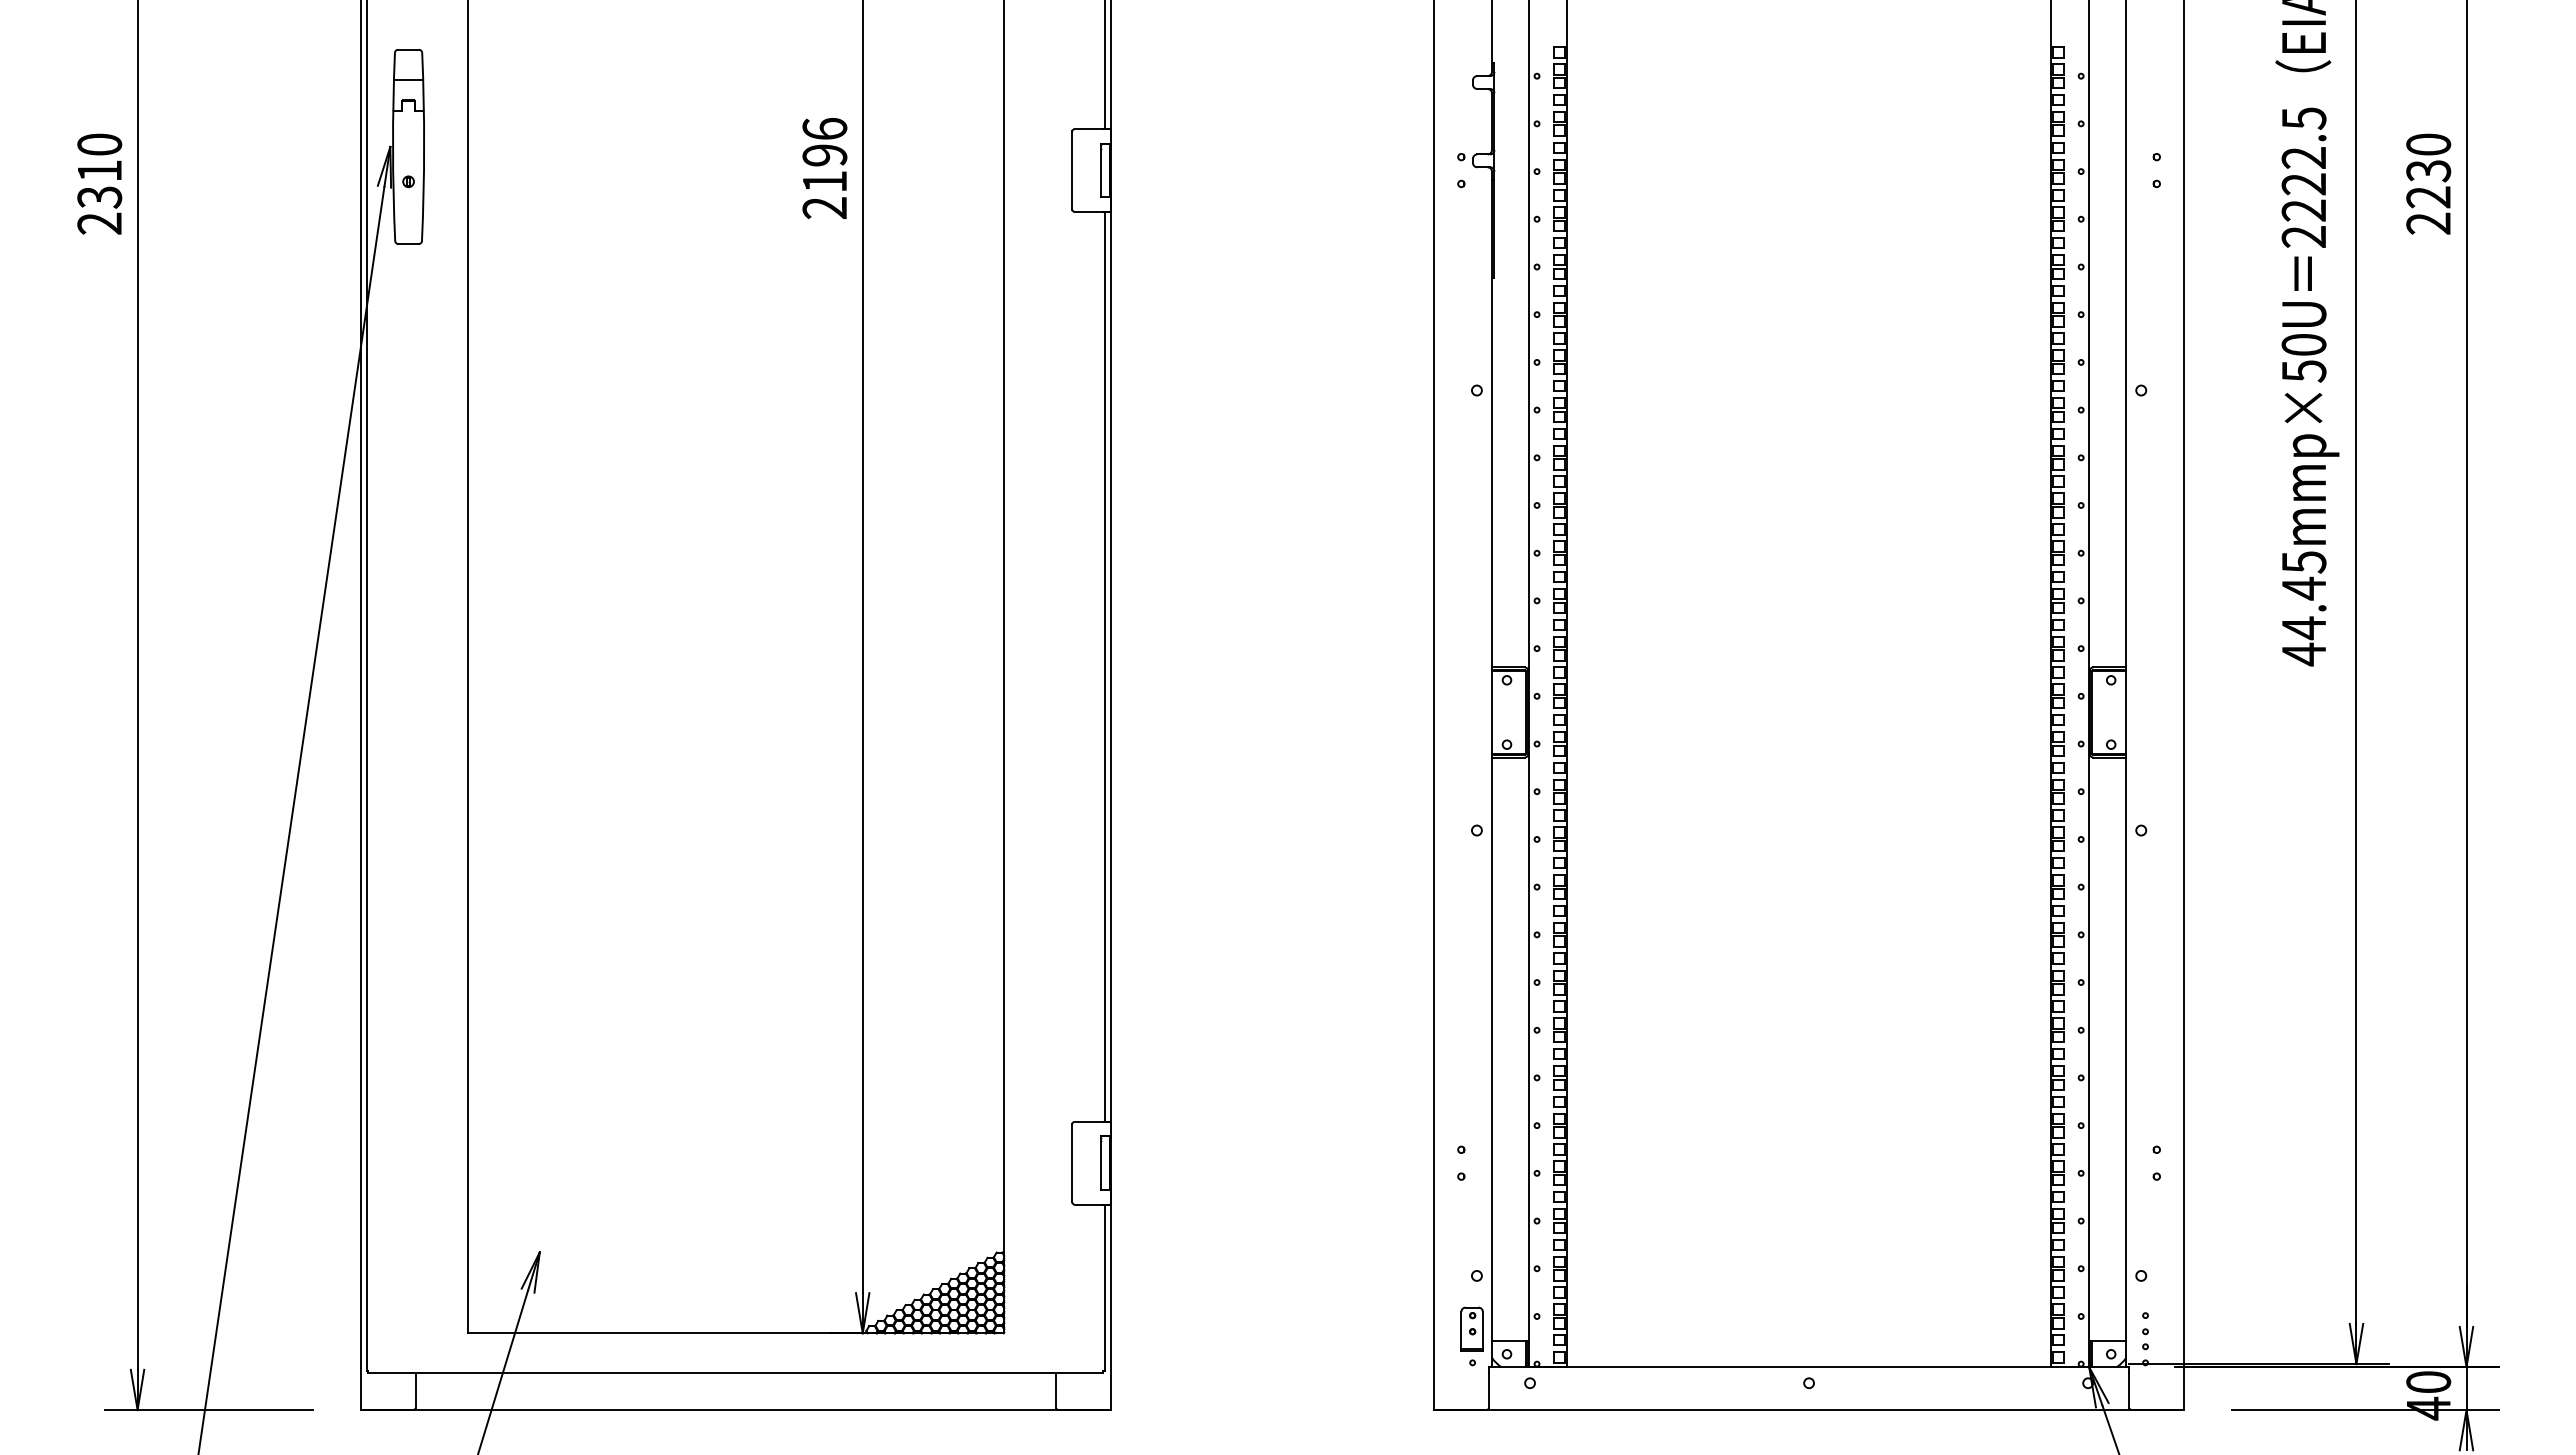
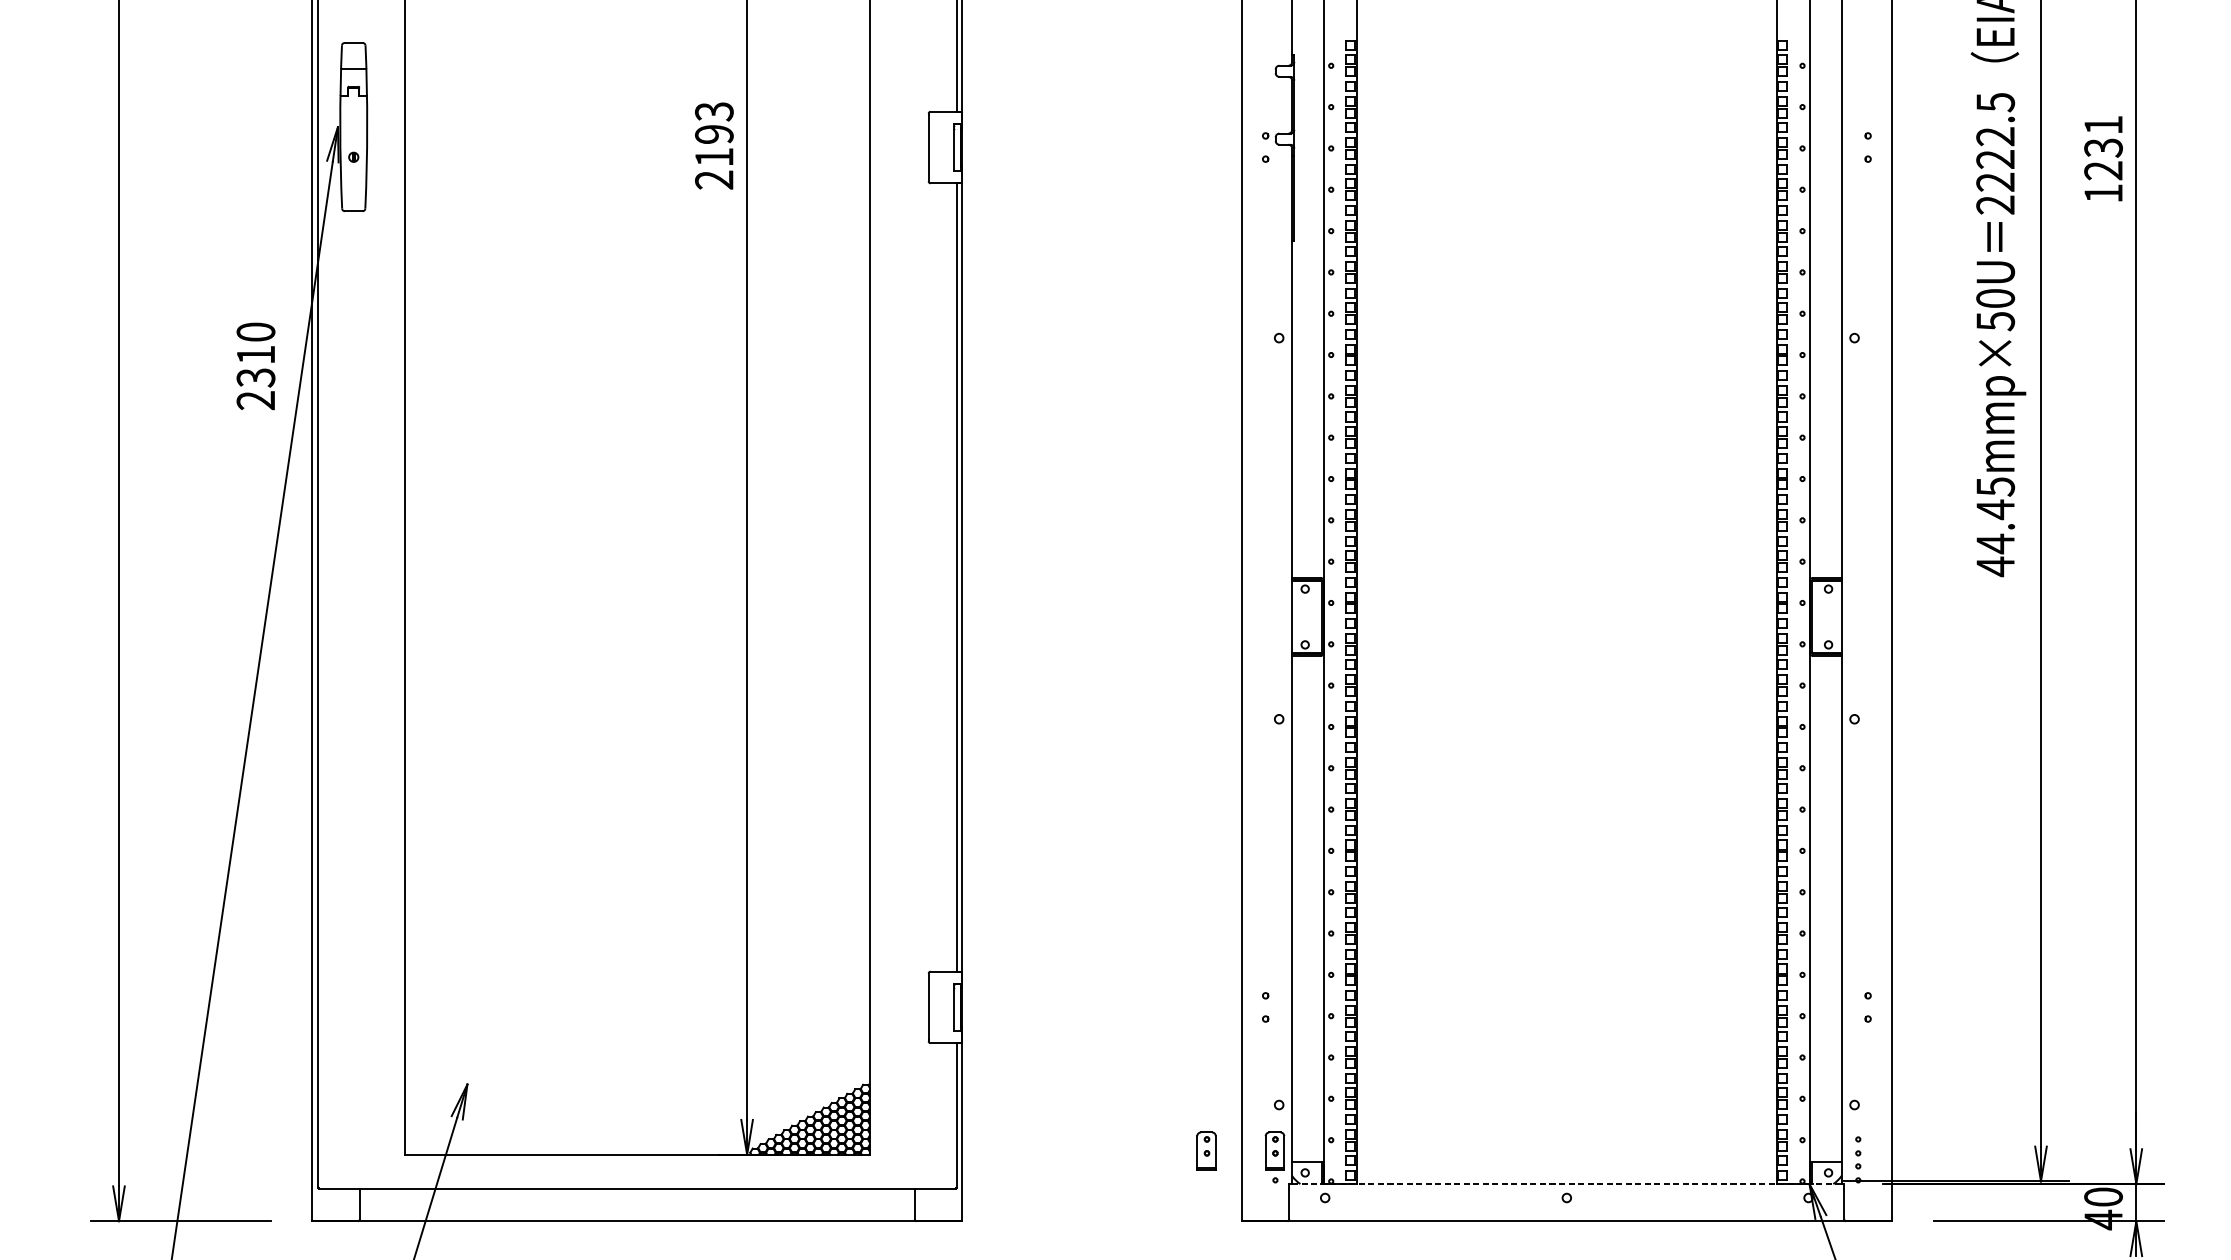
text: (824, 129) -> (714, 112), 2196 -> 2193
text: (99, 183) -> (255, 365), moved
text: (2428, 183) -> (2103, 158), 2230 -> 1231
part: (1392, 1328) -> (1206, 1150), added
line: (1809, 1367) -> (1567, 1184), solid -> dashed

